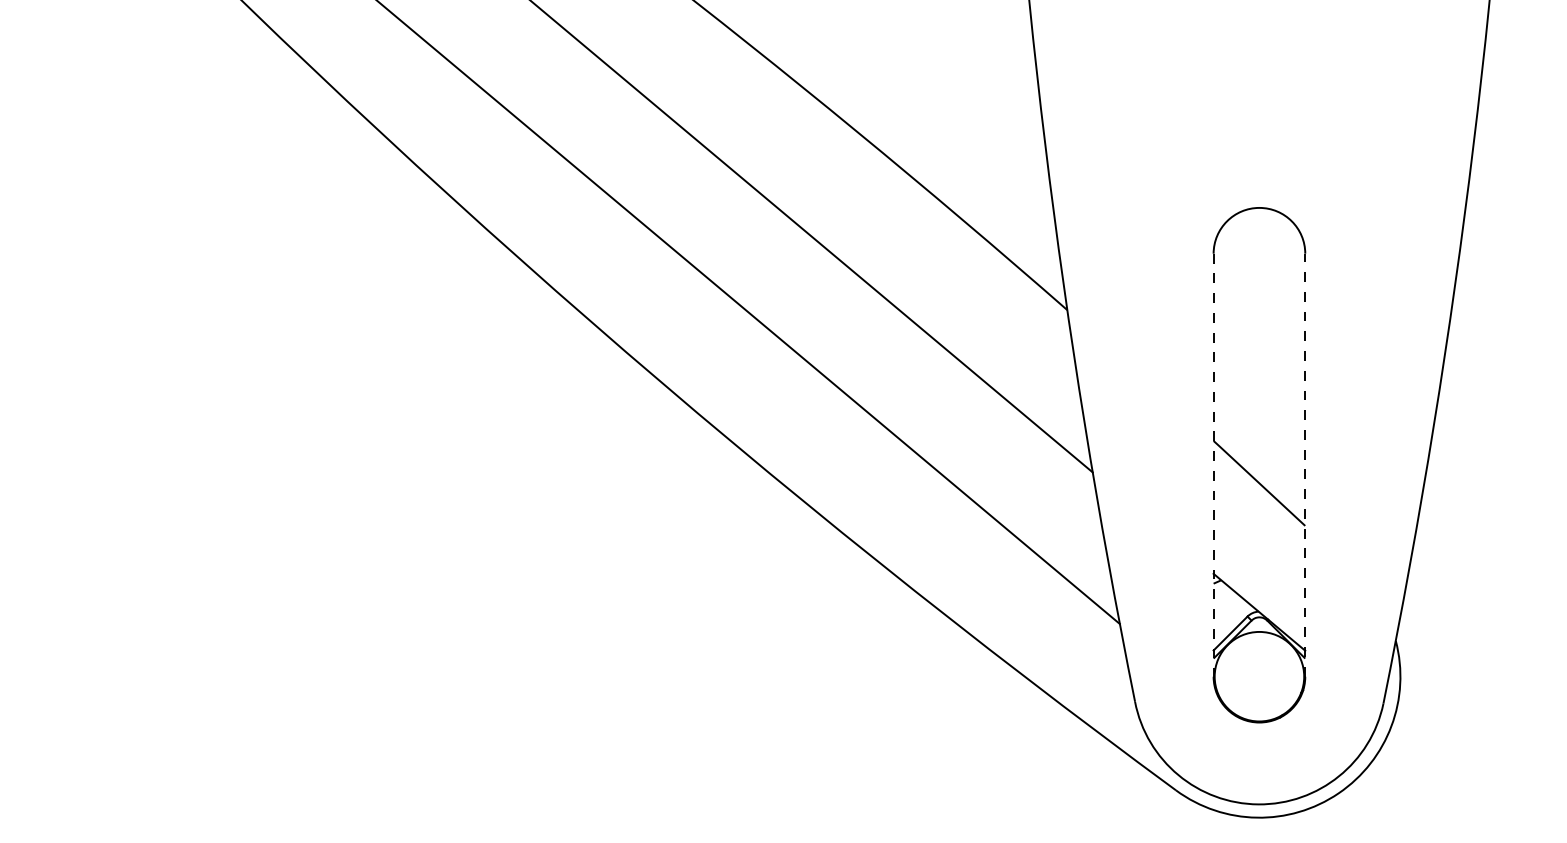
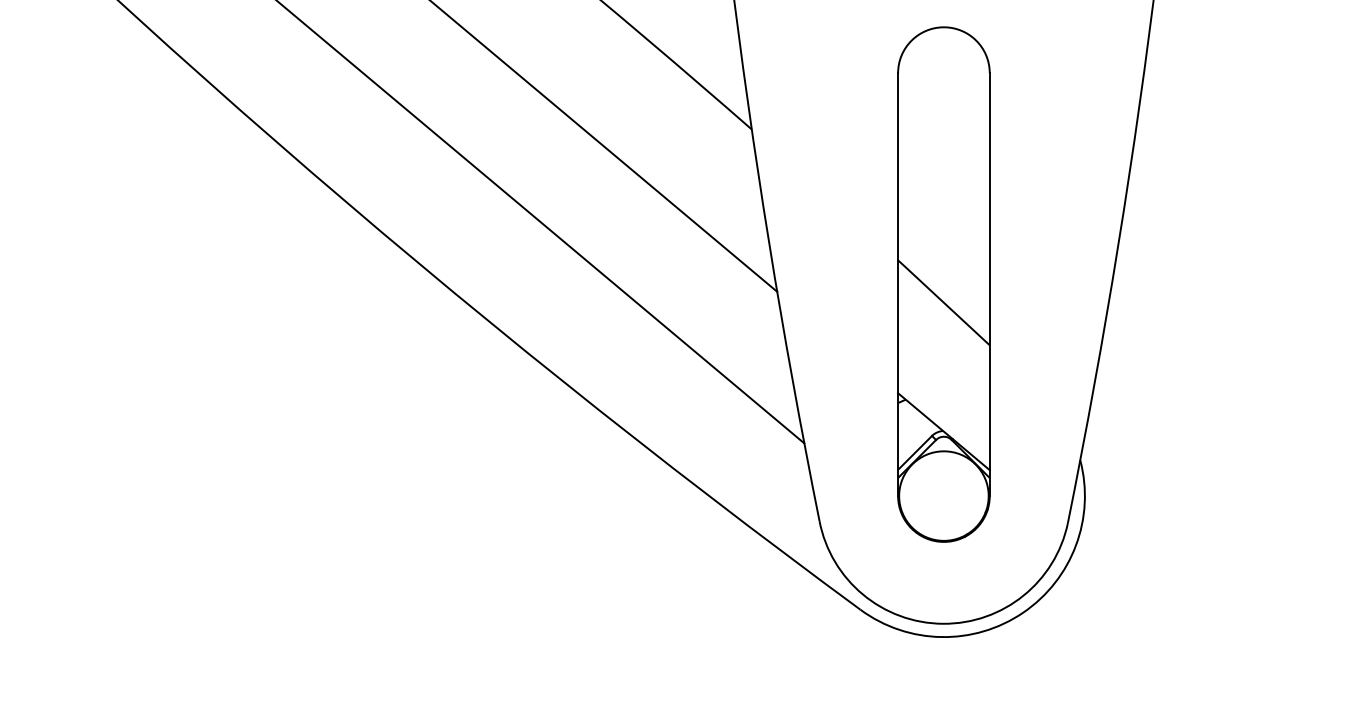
line: (1305, 464) -> (989, 283), dashed -> solid
line: (1213, 465) -> (897, 284), dashed -> solid

